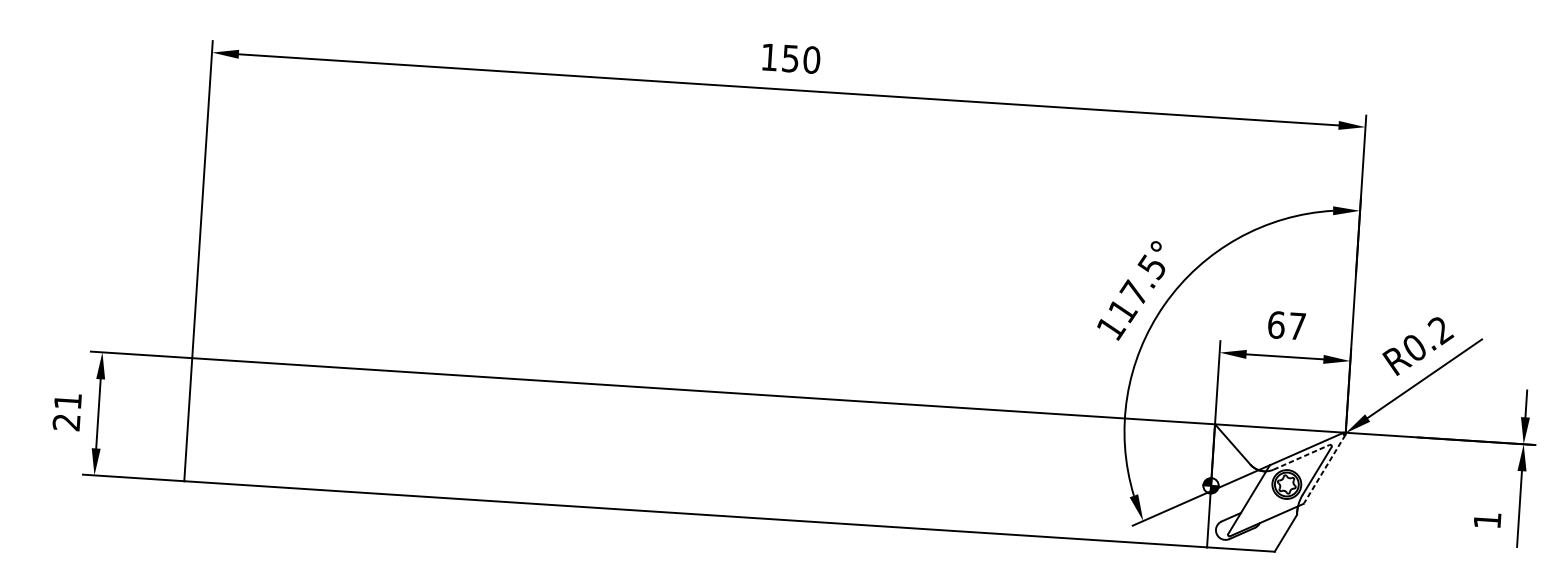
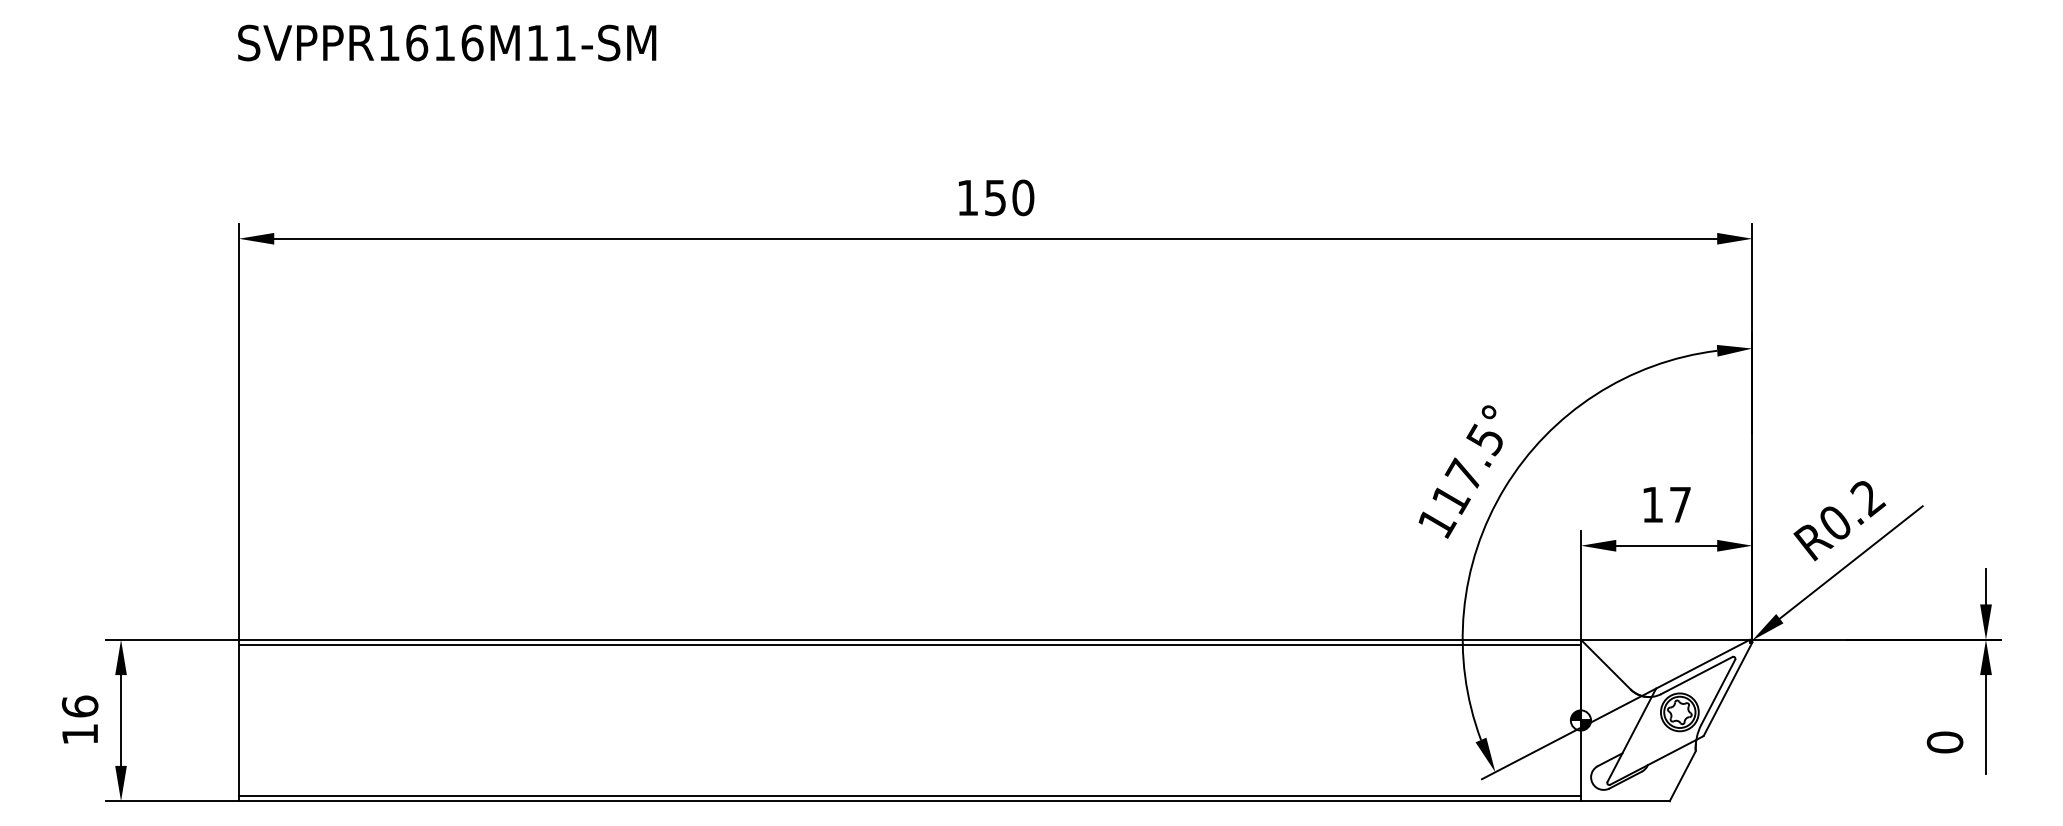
text: (1276, 324) -> (1652, 504), 67 -> 17
line: (703, 394) -> (909, 644), added
text: (67, 411) -> (80, 719), 21 -> 16
line: (1302, 457) -> (1697, 675), dashed -> solid
line: (1324, 469) -> (1727, 689), dashed -> solid
line: (695, 510) -> (909, 796), added
text: (1487, 520) -> (1944, 742), 1 -> 0

